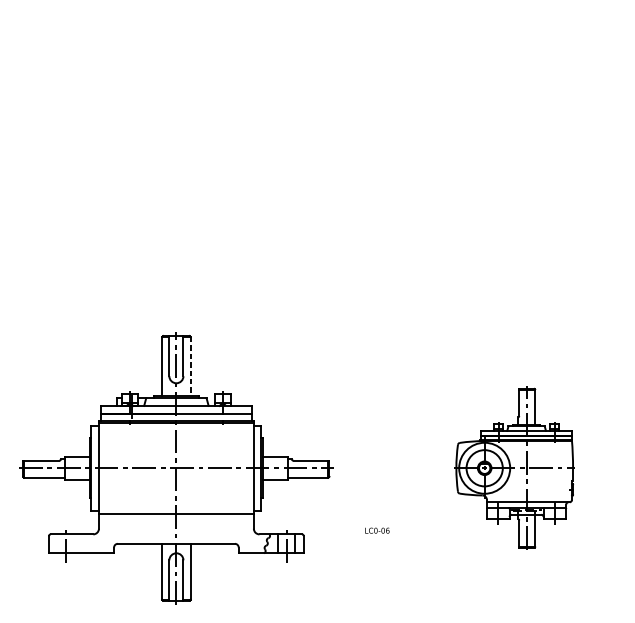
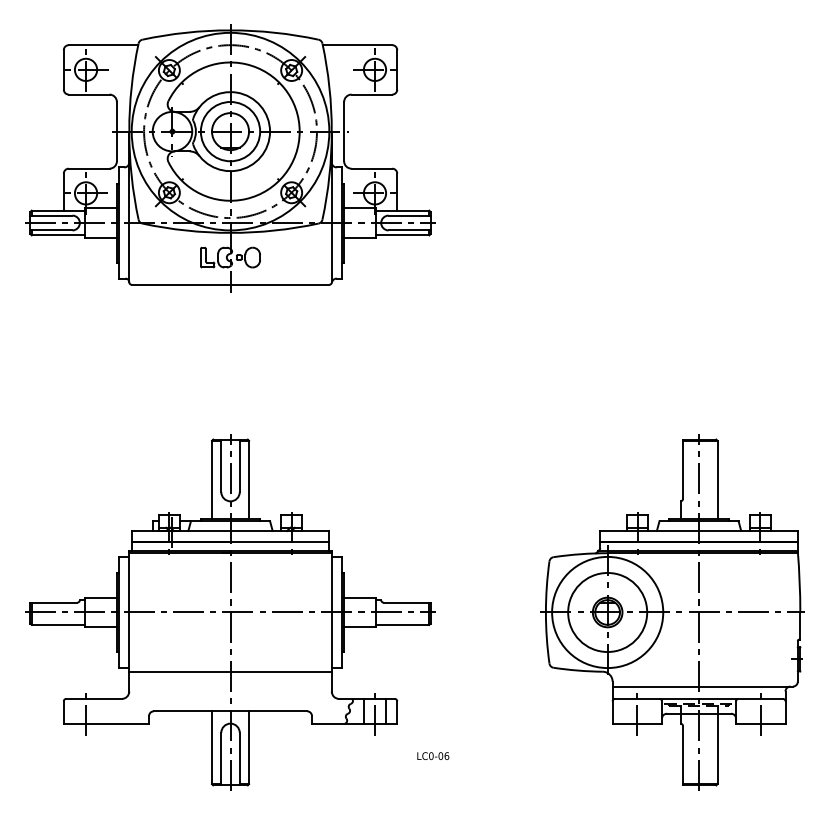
part: (176, 121) -> (230, 158), added
line: (190, 366) -> (249, 479), dashed -> solid
part: (514, 468) -> (672, 612), size x1.67
text: (377, 530) -> (433, 755), moved

